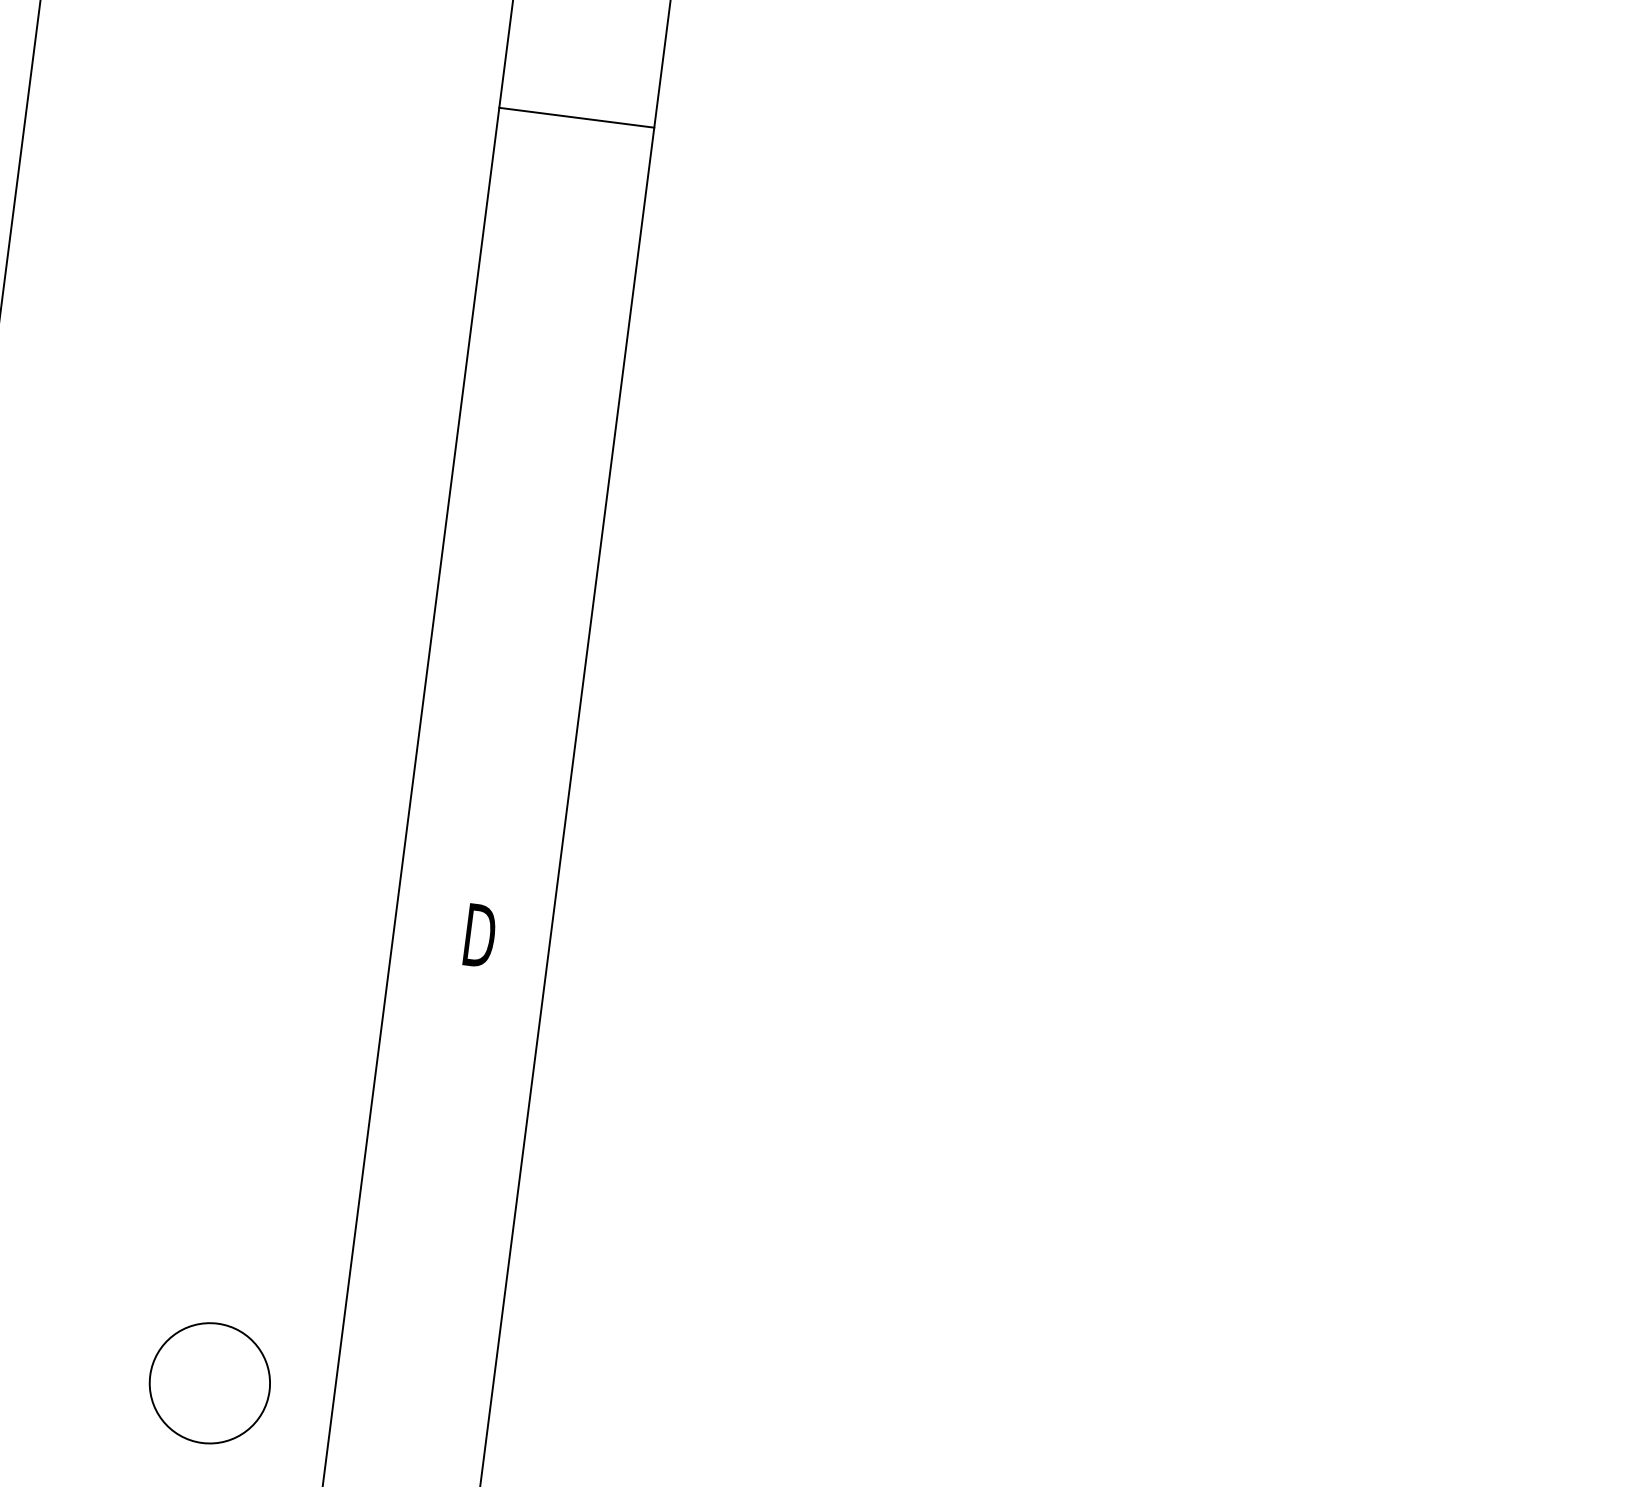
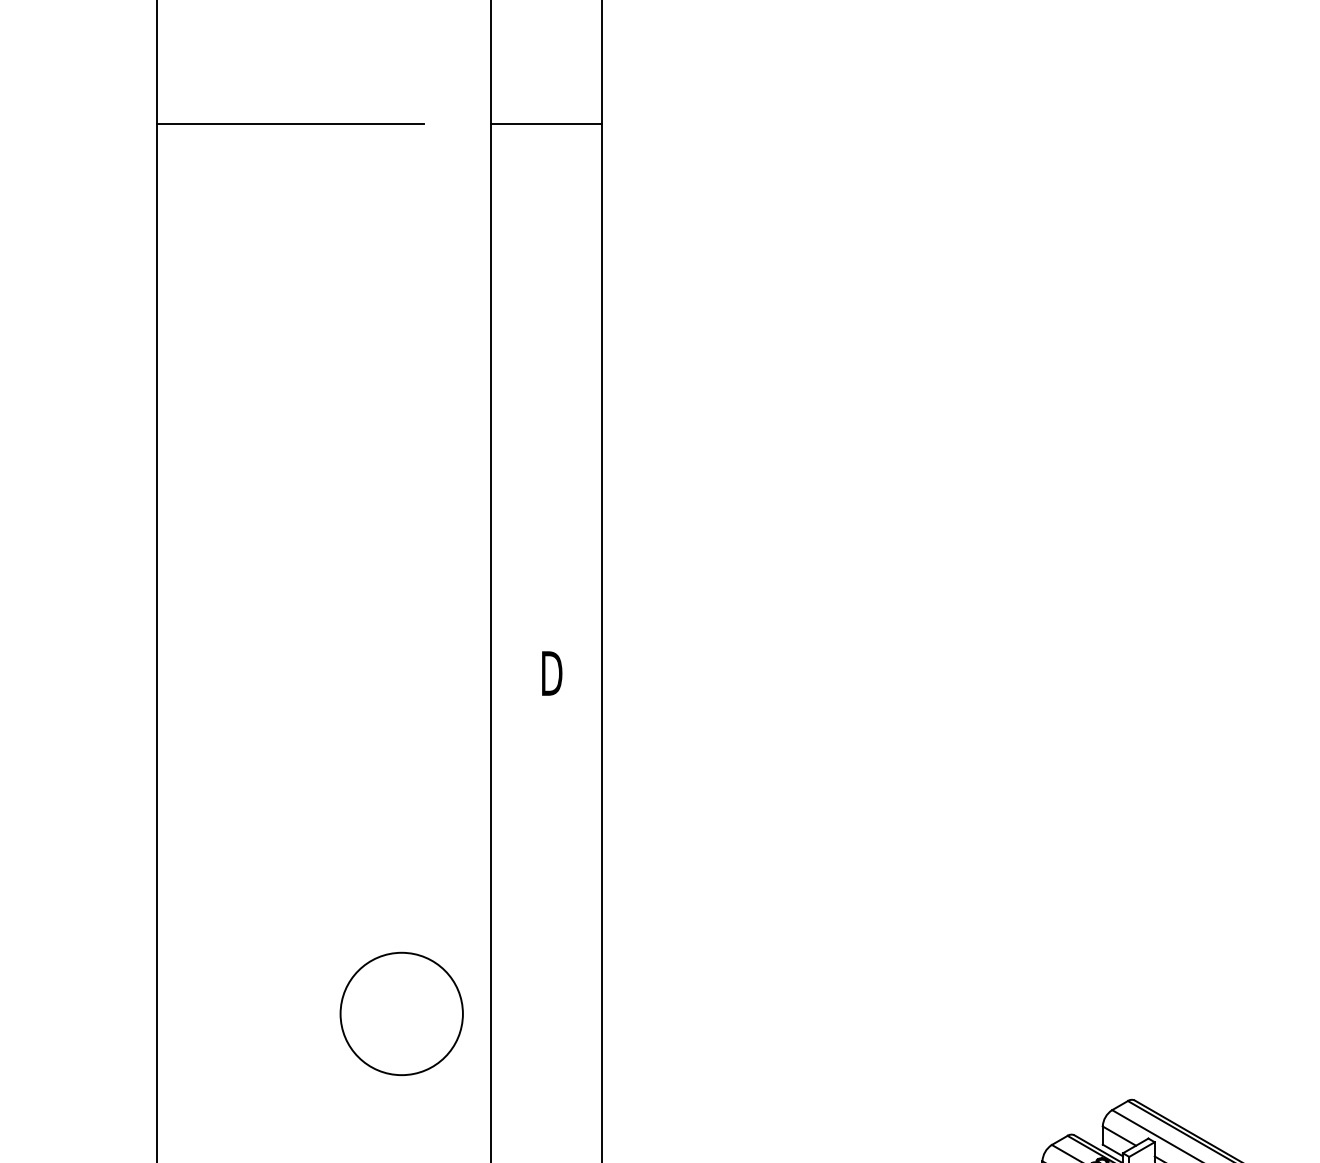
line: (576, 118) -> (546, 124), moved
line: (213, 124) -> (290, 124), added
circle: (209, 1382) -> (401, 1013), size x1.43

